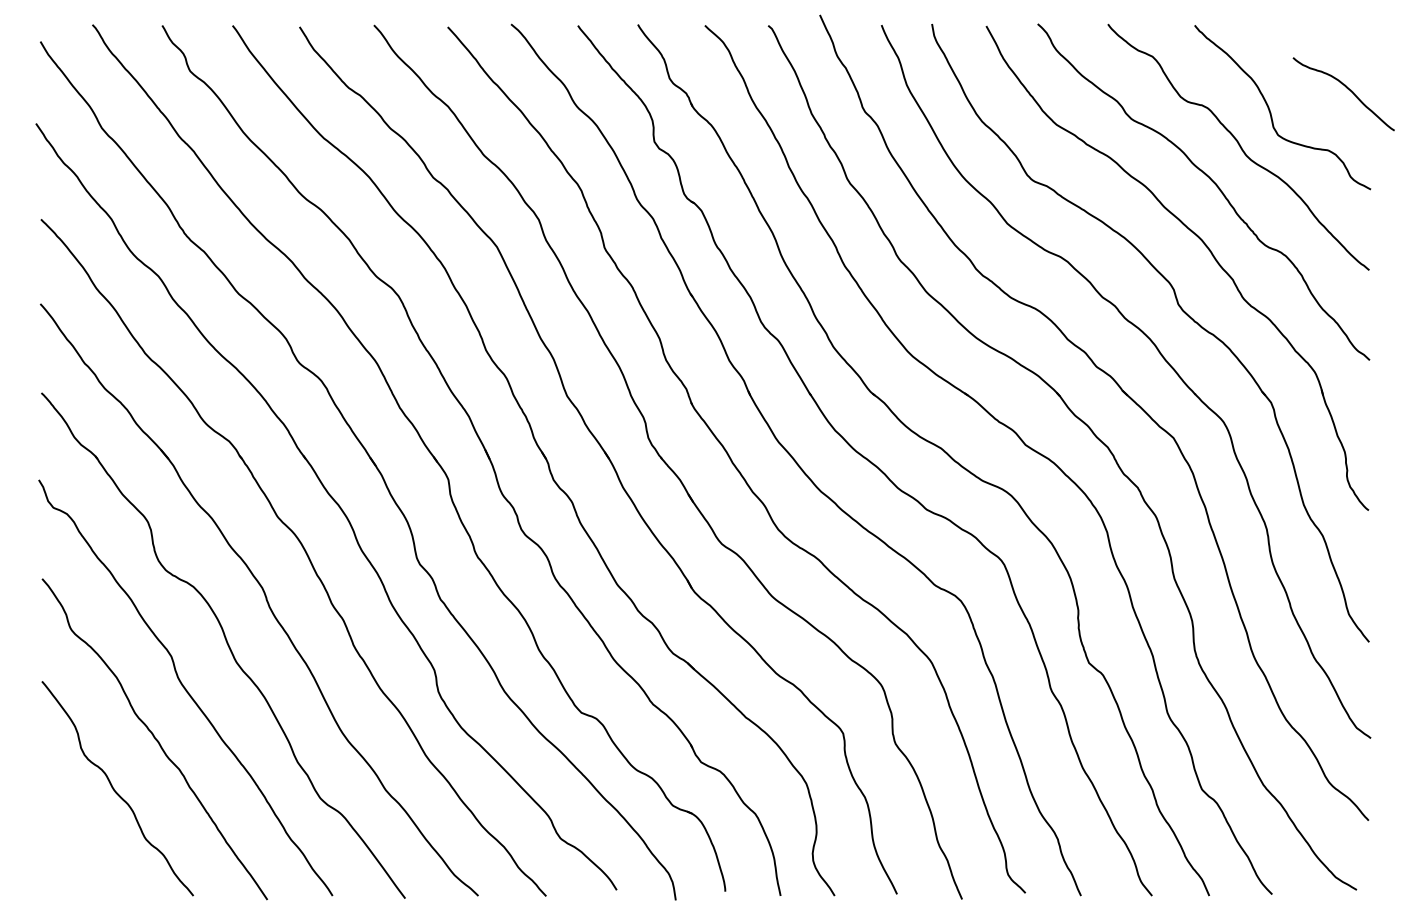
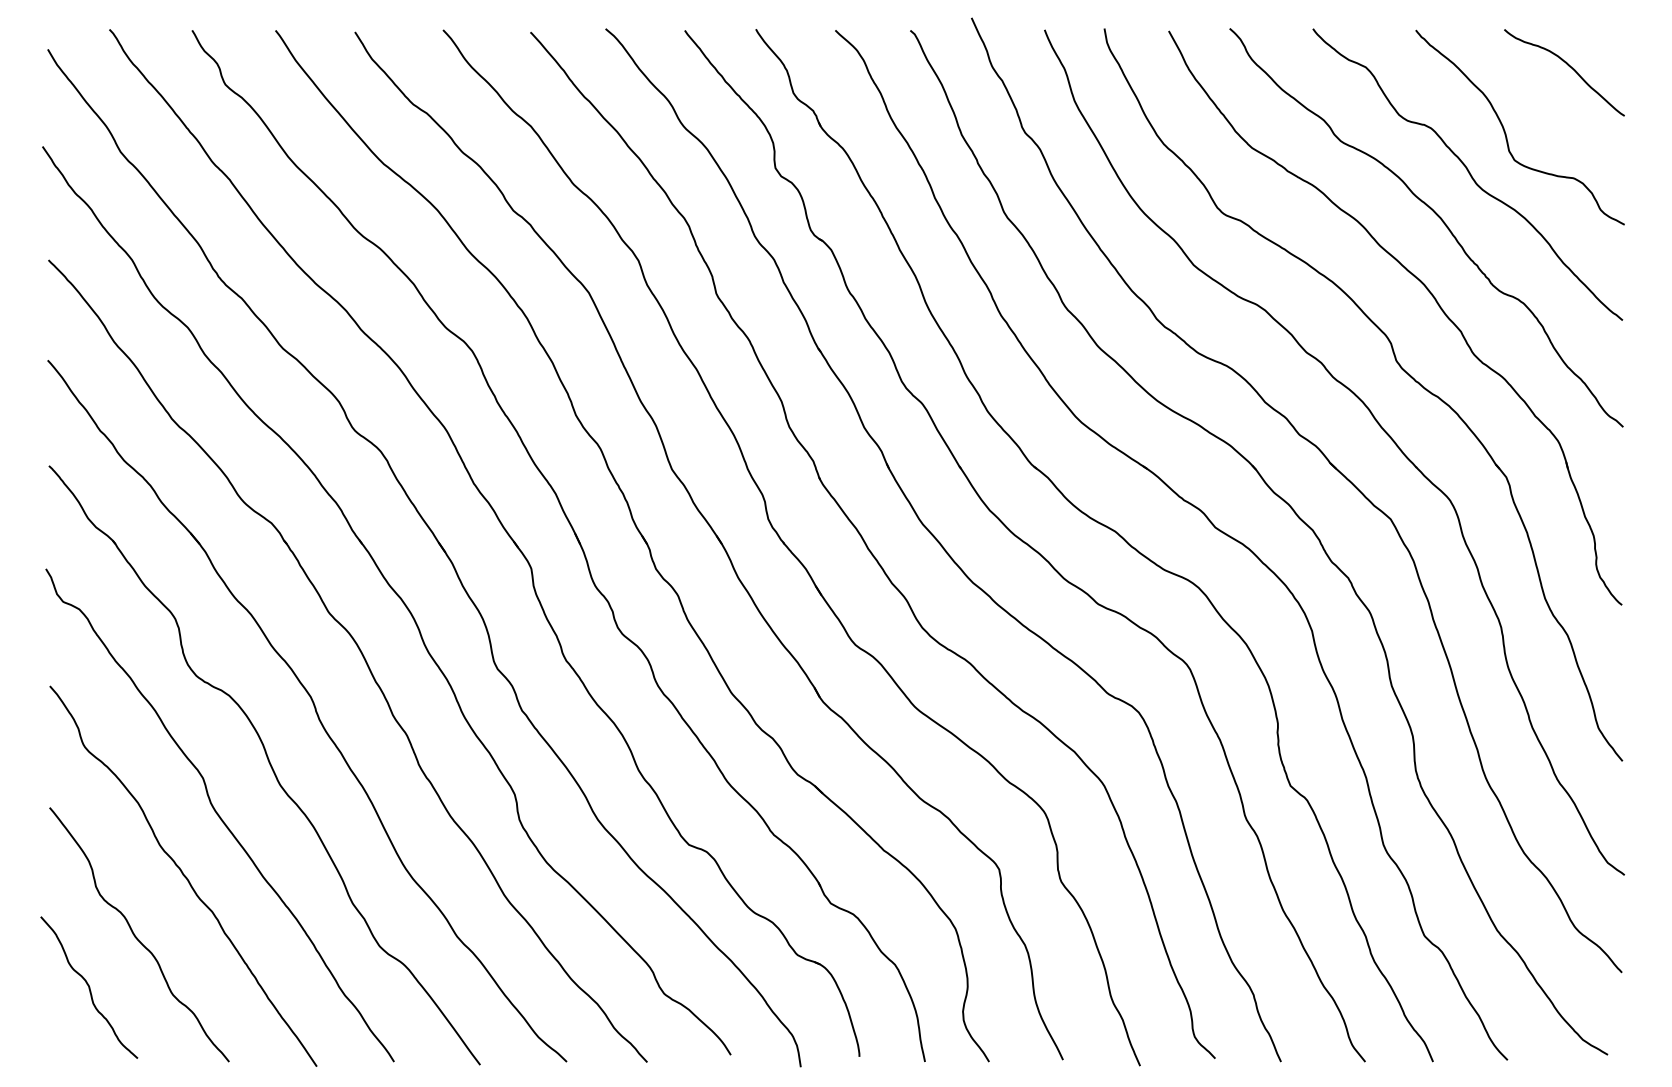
curve: (1348, 89) -> (1569, 67), moved
curve: (75, 833) -> (89, 987), added

